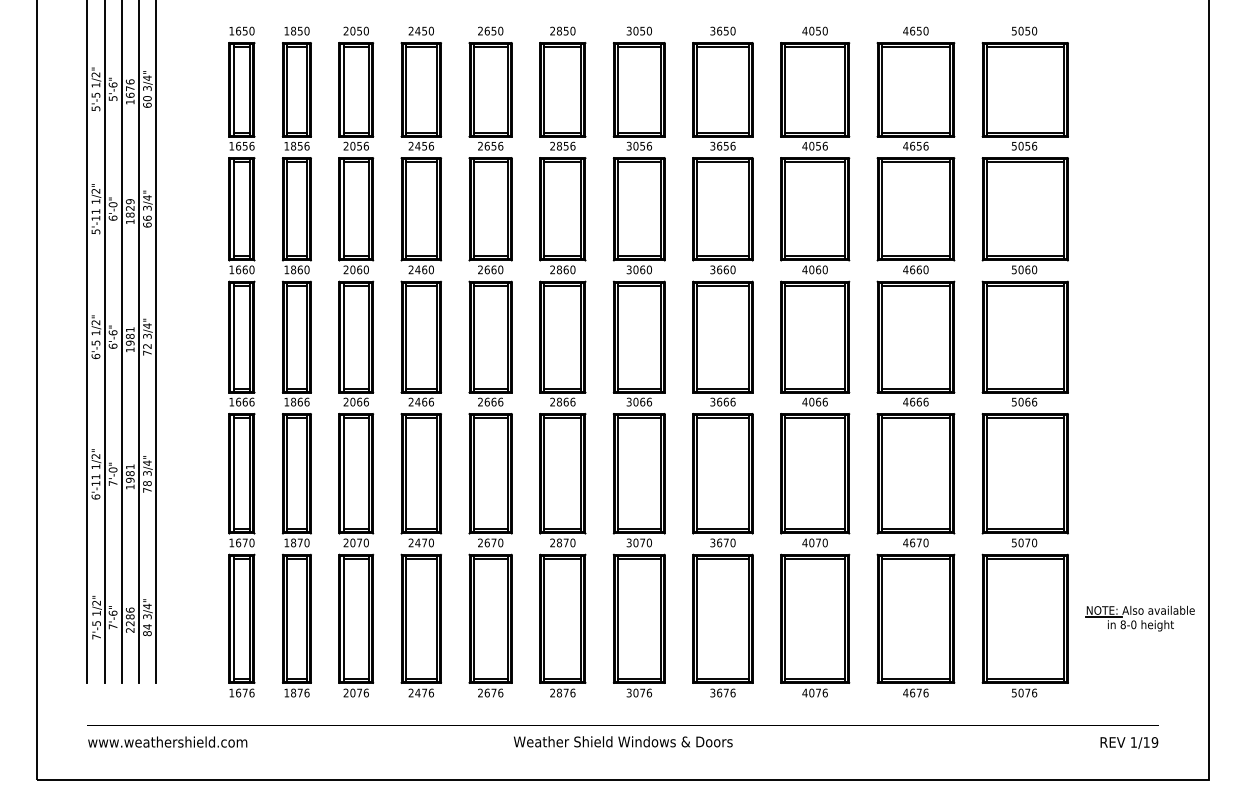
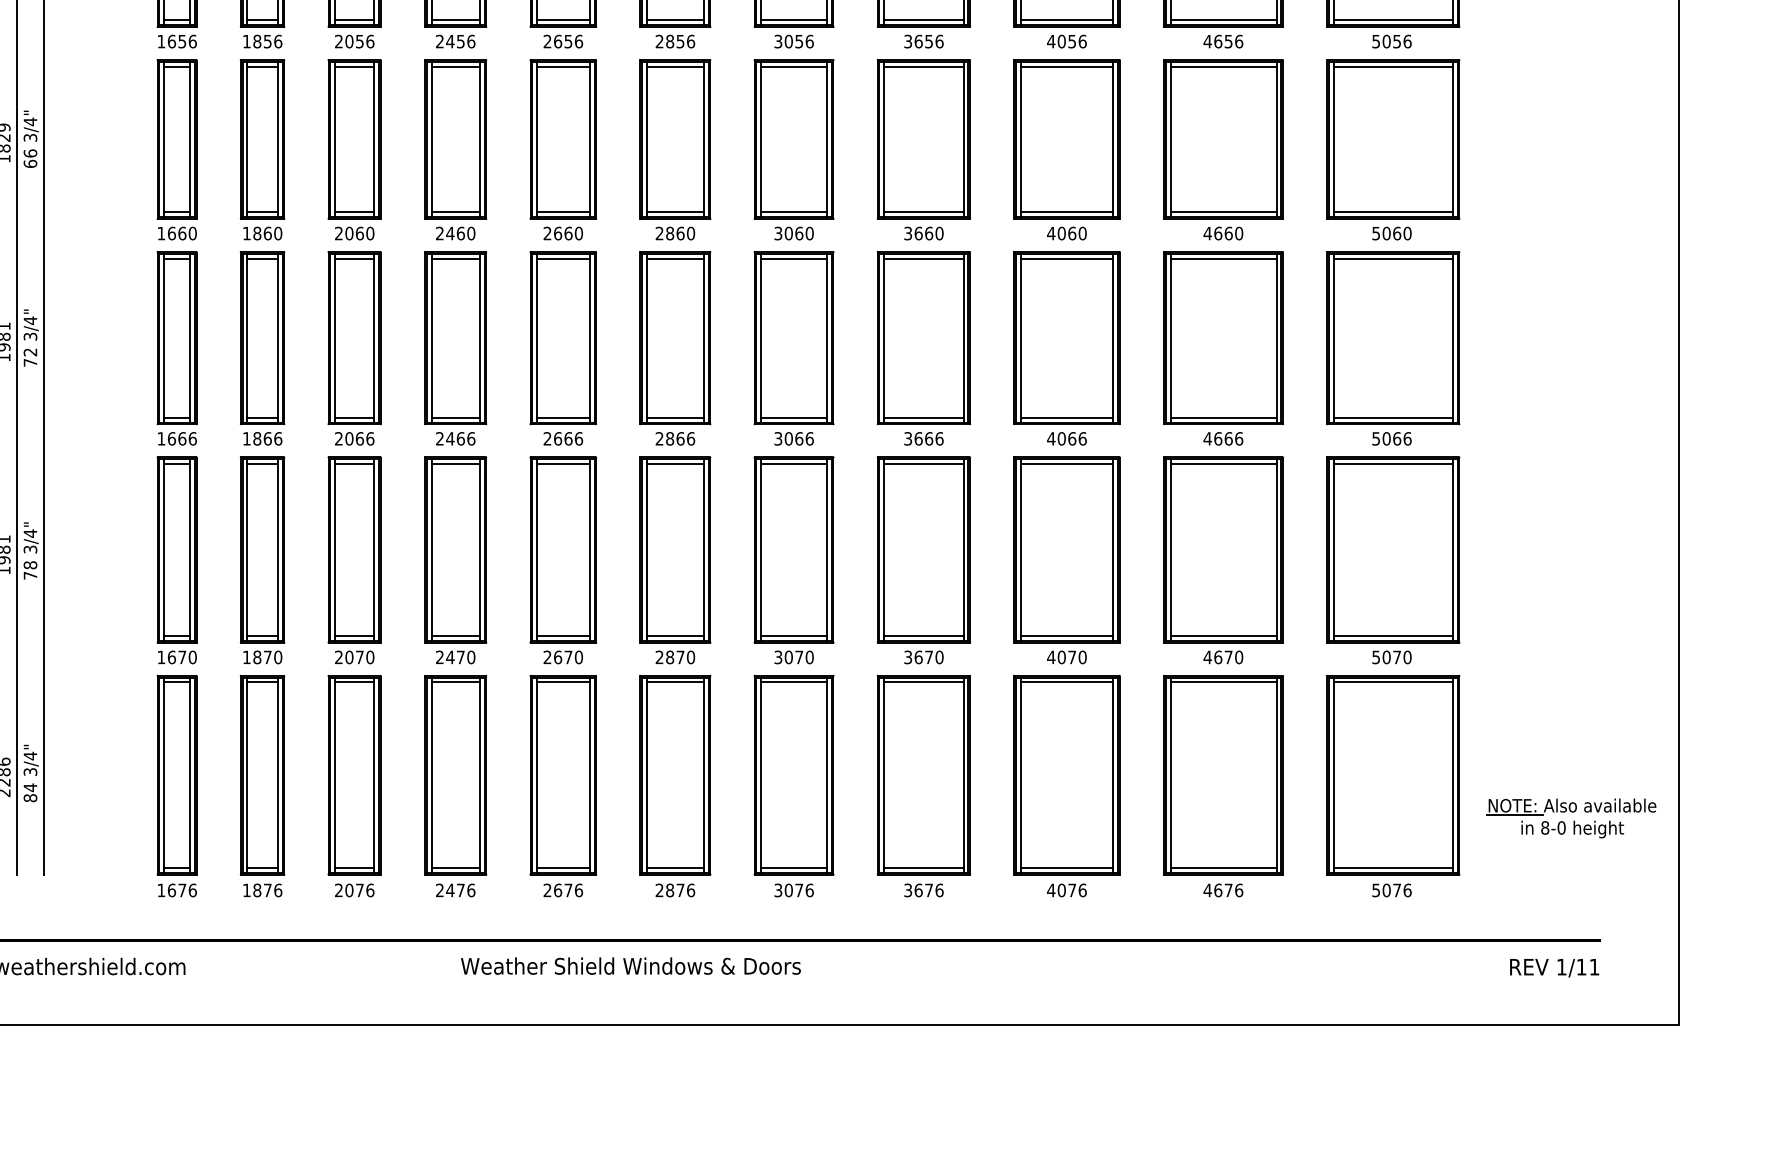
part: (1139, 618) -> (1570, 818), moved
text: (623, 741) -> (631, 965), moved
text: (1154, 742) -> (1593, 967), 1/19 -> 1/11

